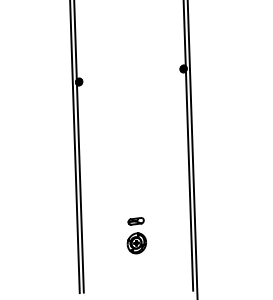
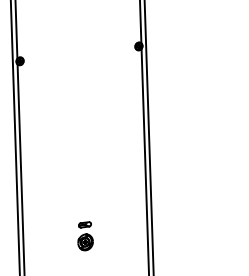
part: (136, 235) -> (85, 235), size x0.7

